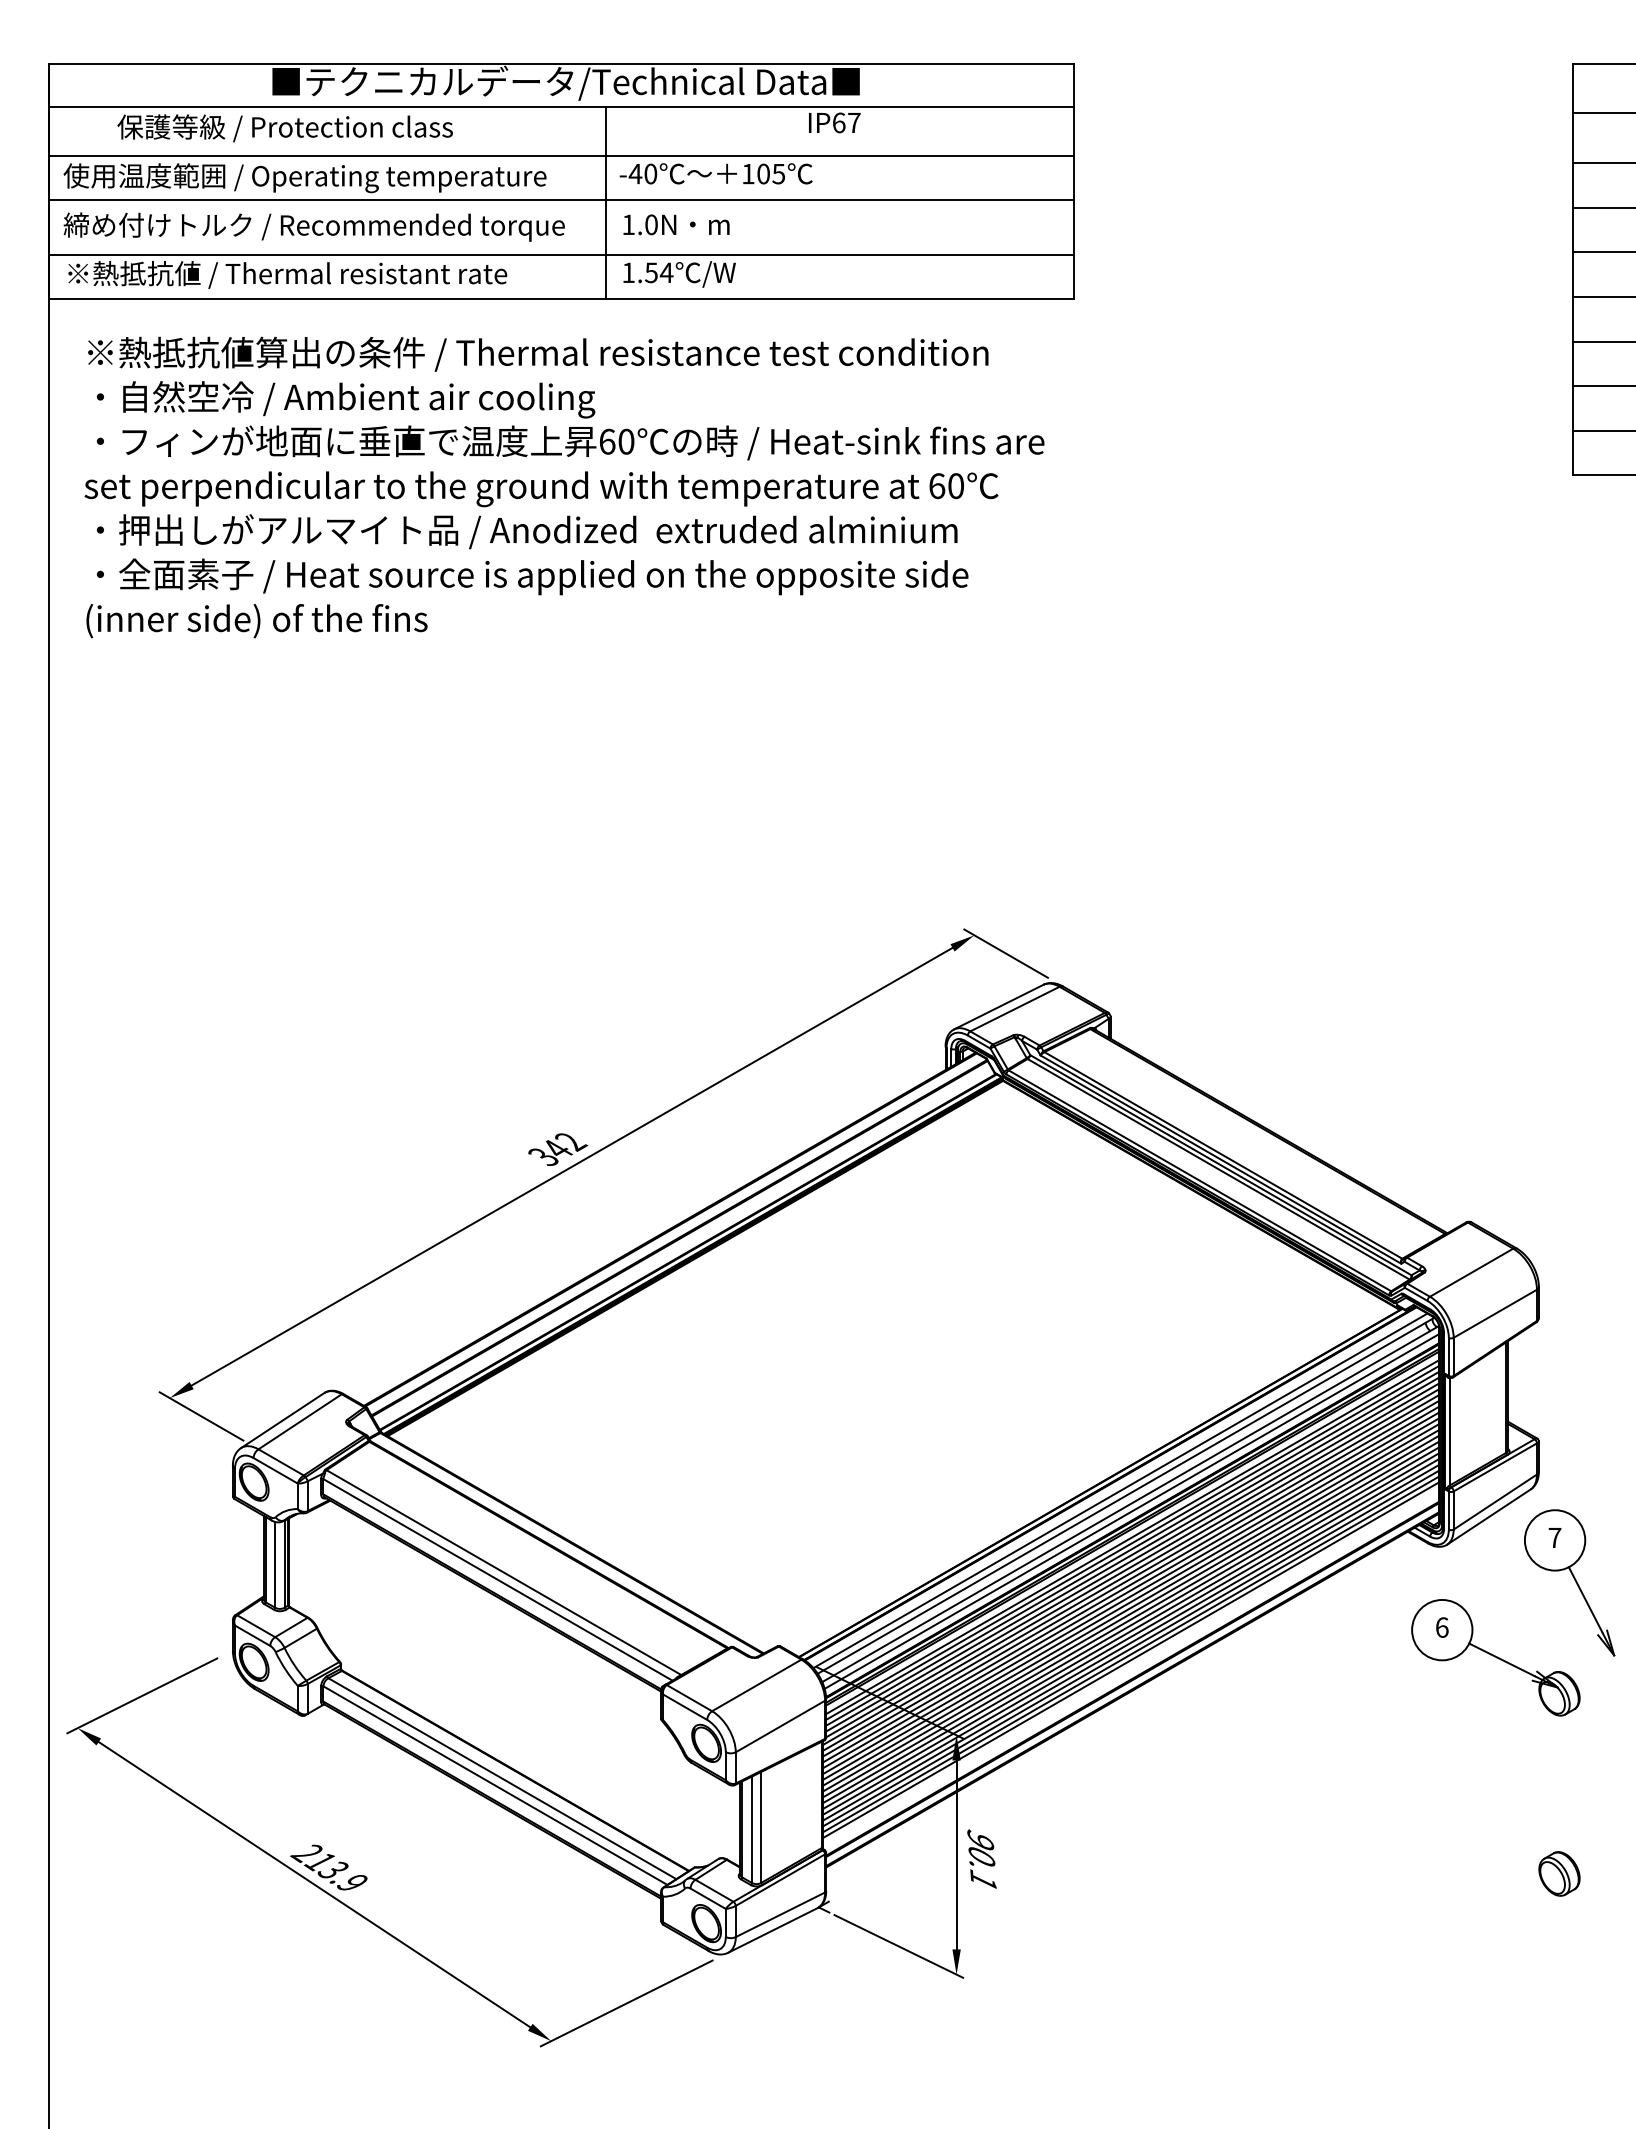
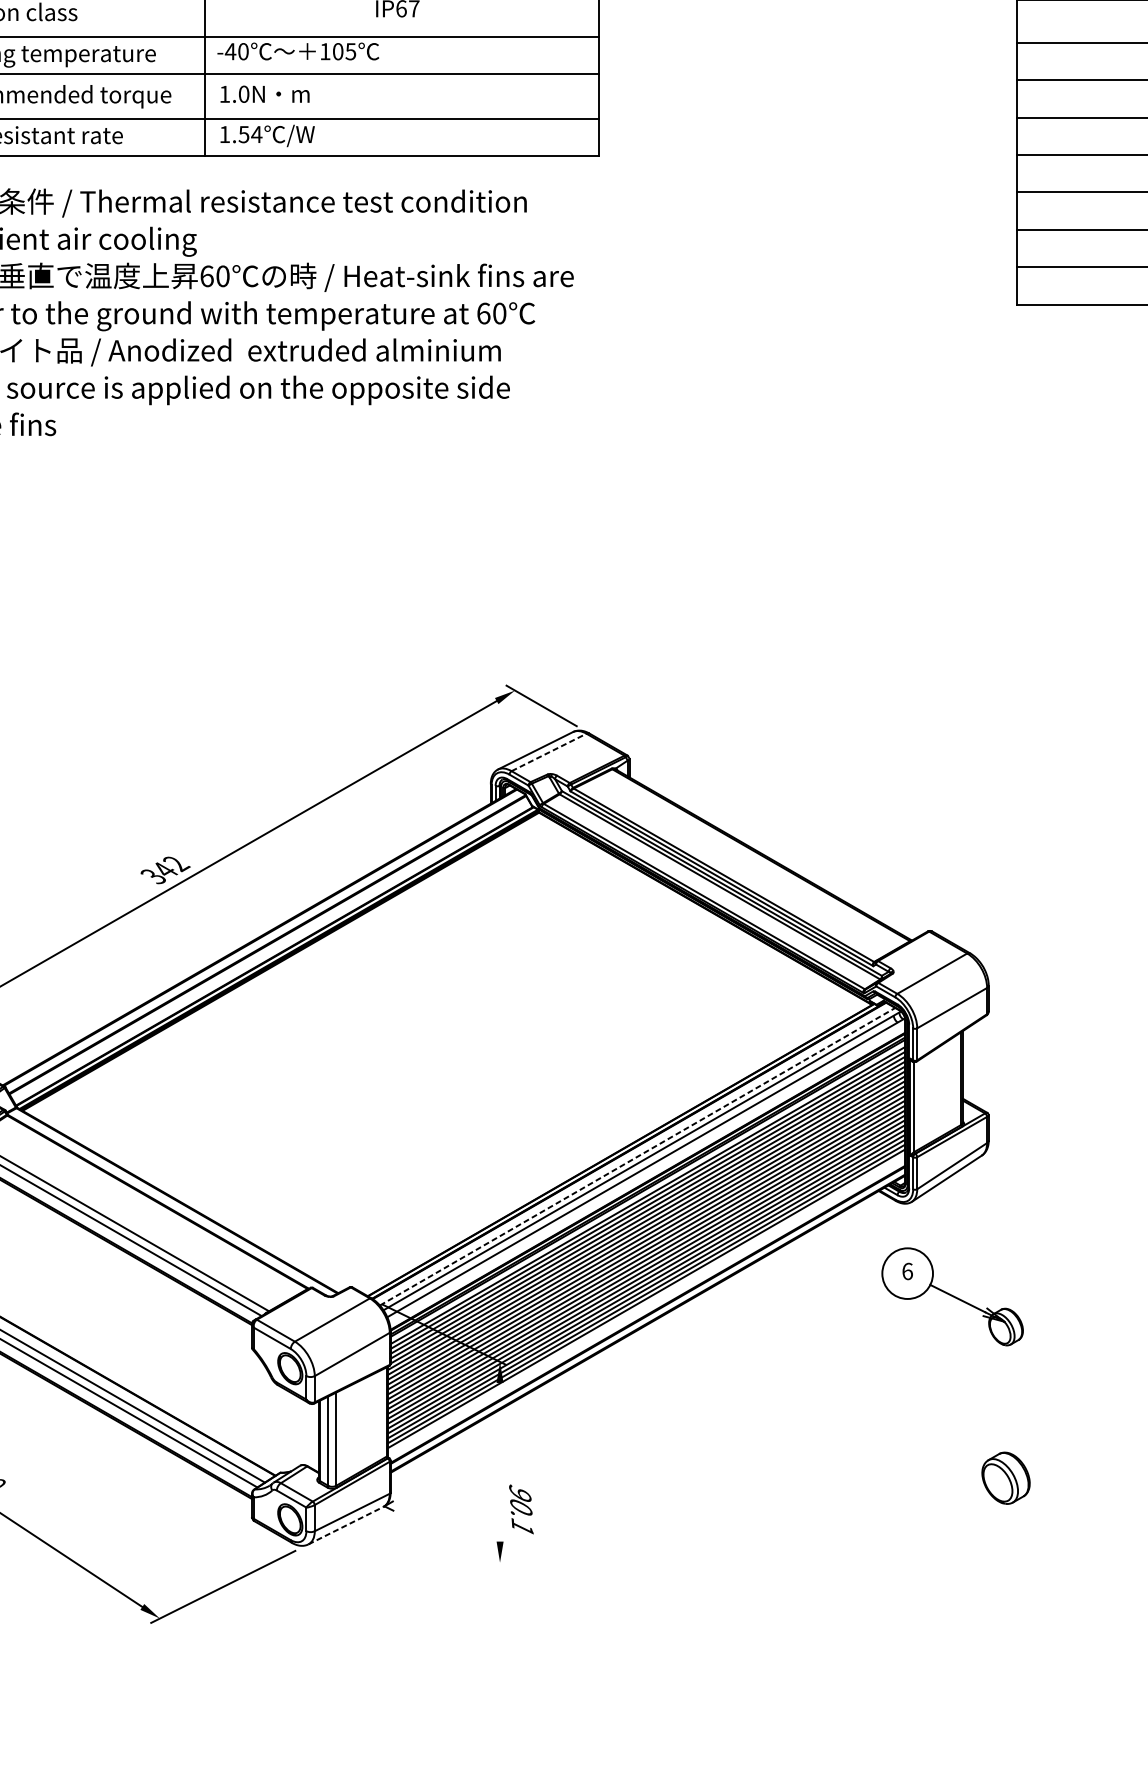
line: (1014, 1009) -> (548, 752), solid -> dashed
line: (1120, 1490) -> (637, 1156), solid -> dashed
line: (1131, 1511) -> (646, 1174), removed
part: (1569, 1582) -> (1014, 1233), removed
line: (956, 1854) -> (500, 1461), removed
text: (981, 1858) -> (520, 1508), moved
part: (1559, 1873) -> (1006, 1477), size x1.4
line: (772, 1930) -> (345, 1525), solid -> dashed
line: (898, 1946) -> (451, 1539), removed

